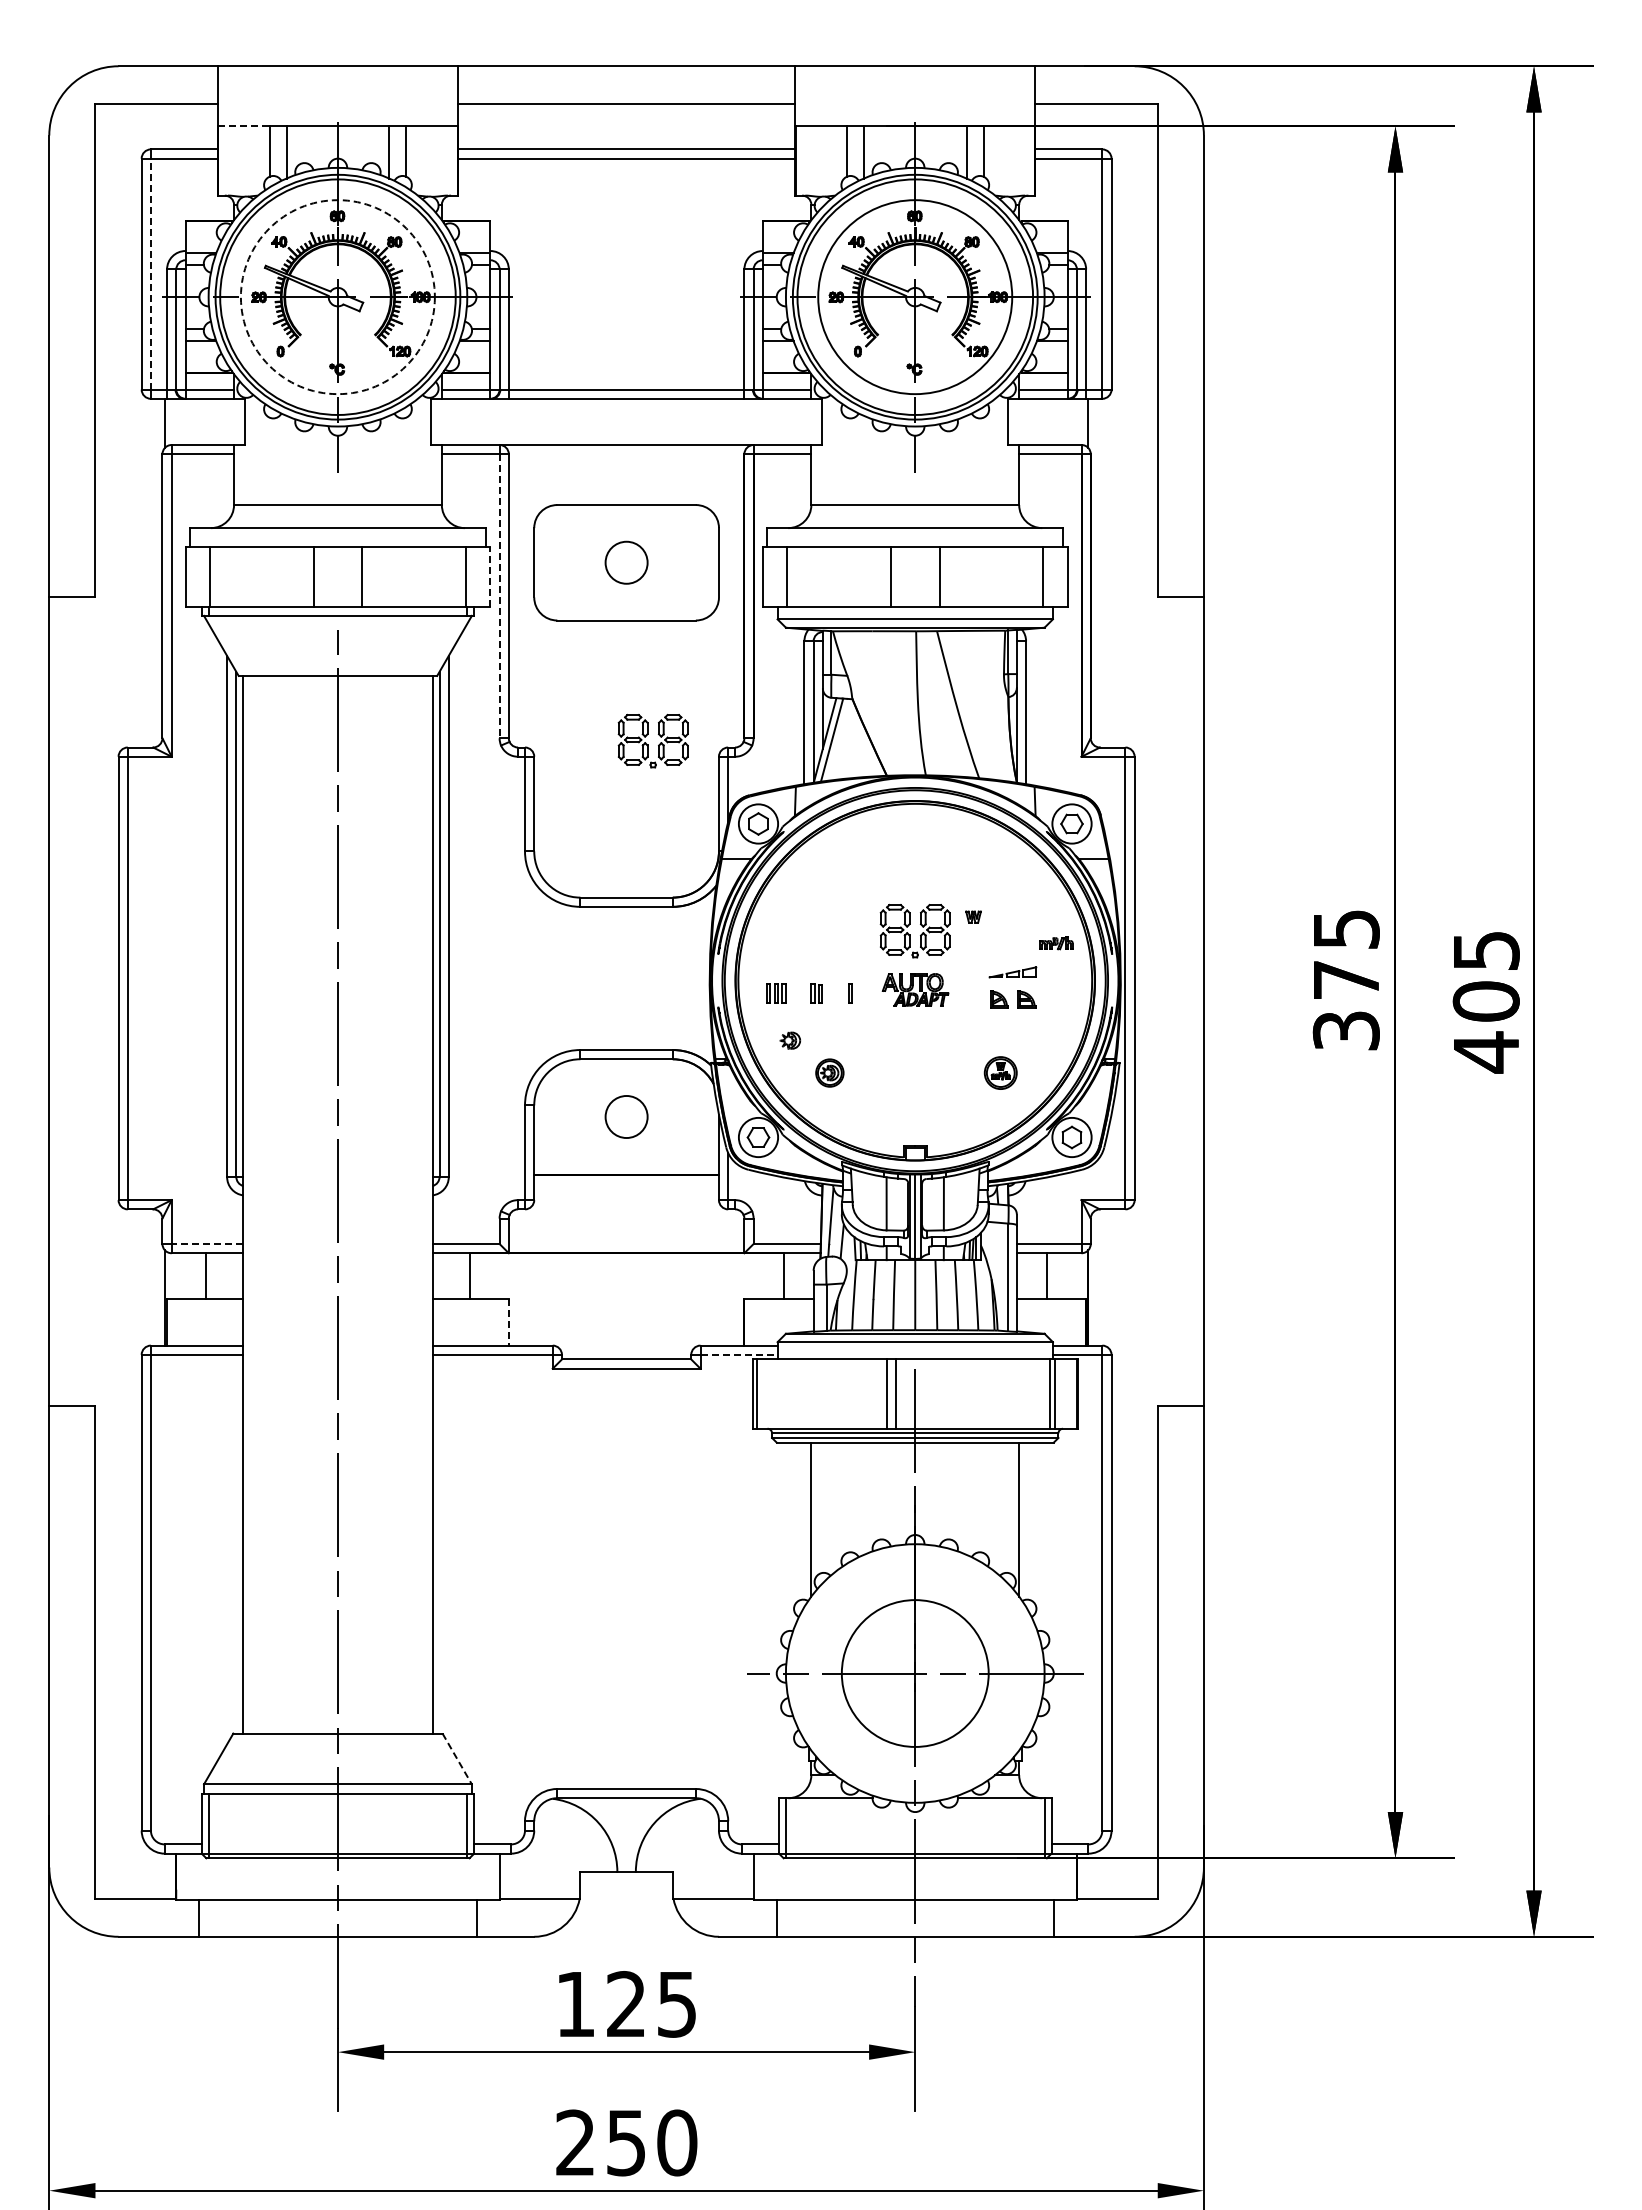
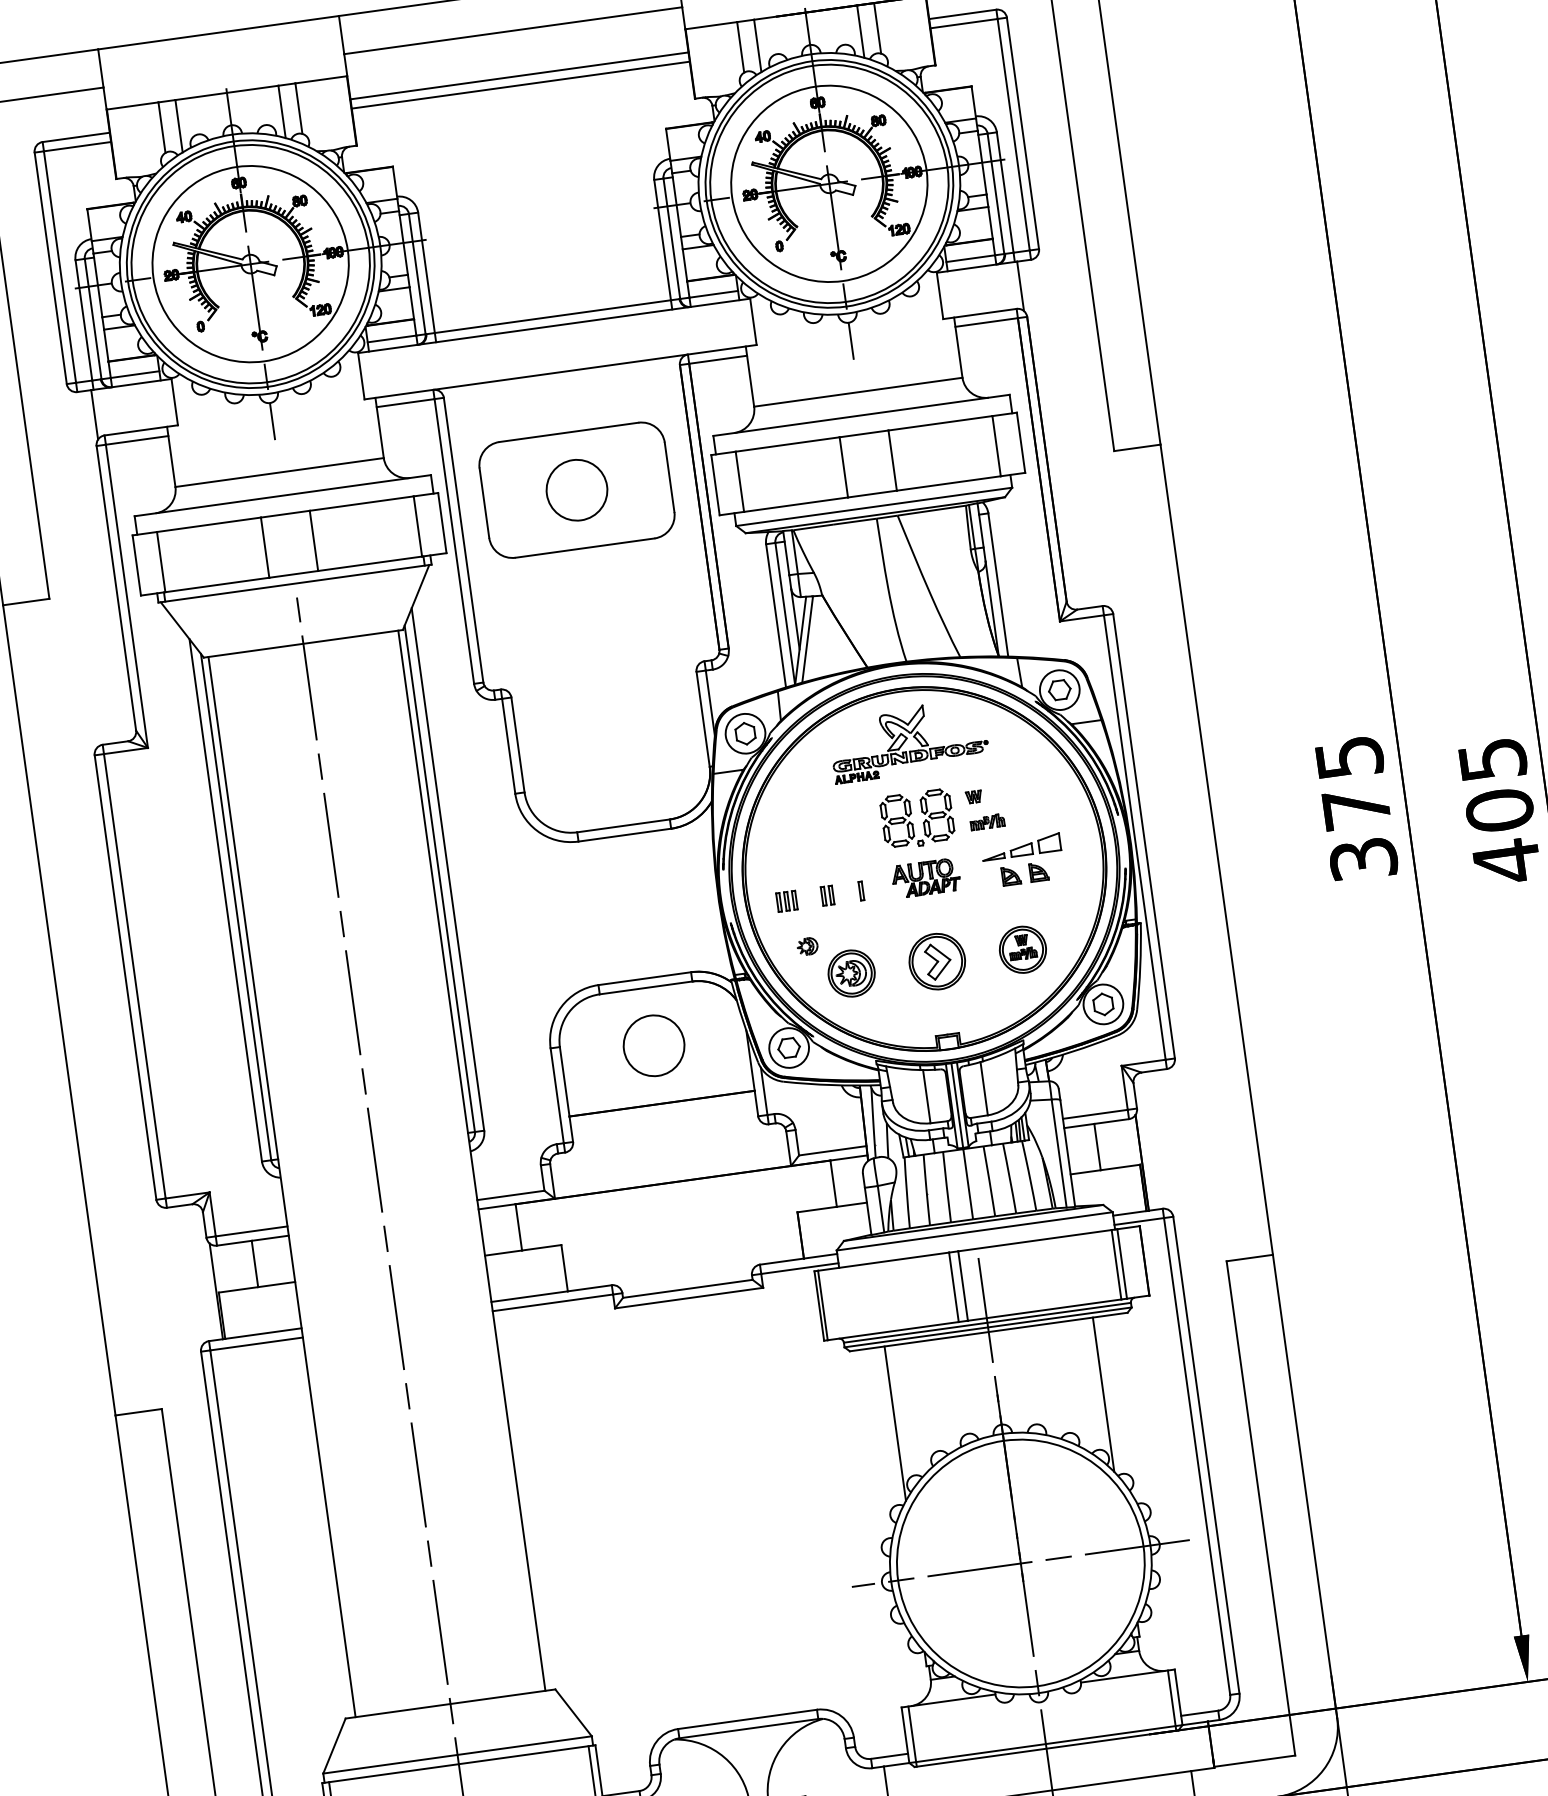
line: (243, 126) -> (132, 106), dashed -> solid
line: (150, 273) -> (59, 266), dashed -> solid
circle: (337, 297) -> (250, 264), dashed -> solid
circle: (626, 562) -> (576, 489), size x1.43
line: (490, 576) -> (442, 522), dashed -> solid
line: (499, 596) -> (454, 541), dashed -> solid
part: (652, 740) -> (627, 664), removed
part: (917, 852) -> (908, 740), added
part: (1056, 943) -> (987, 822), moved
part: (1012, 972) -> (1020, 847), size x1.67
part: (829, 1072) -> (851, 972), size x1.67
part: (914, 1072) -> (936, 961), added
part: (1000, 1072) -> (1022, 949), size x1.43
circle: (626, 1116) -> (653, 1045), size x1.43
line: (207, 1244) -> (251, 1231), dashed -> solid
line: (508, 1323) -> (564, 1269), dashed -> solid
line: (739, 1354) -> (800, 1268), dashed -> solid
circle: (914, 1673) -> (1020, 1563), size x1.67
line: (457, 1759) -> (573, 1713), dashed -> solid

